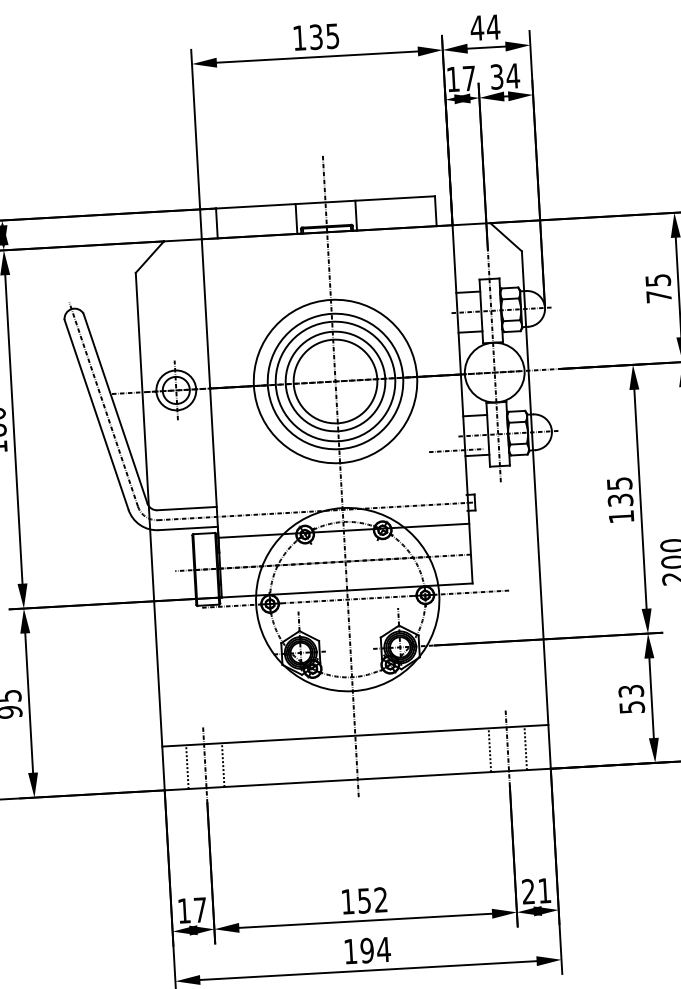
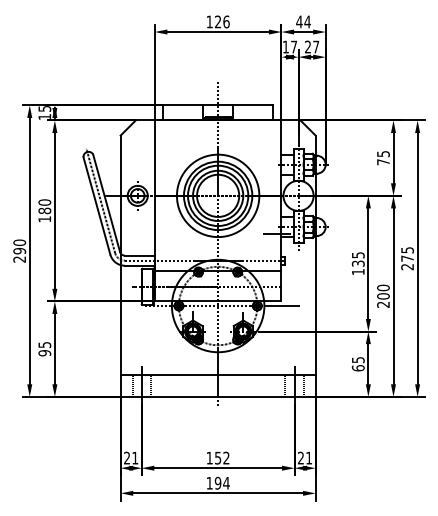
text: (324, 35) -> (222, 21), 135 -> 126
text: (505, 75) -> (312, 46), 34 -> 27
text: (630, 700) -> (357, 364), 53 -> 65
text: (192, 909) -> (131, 457), 17 -> 21

